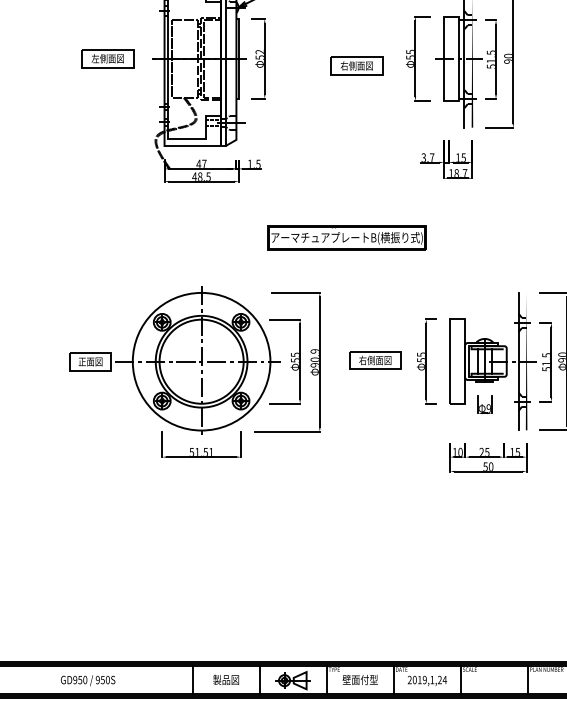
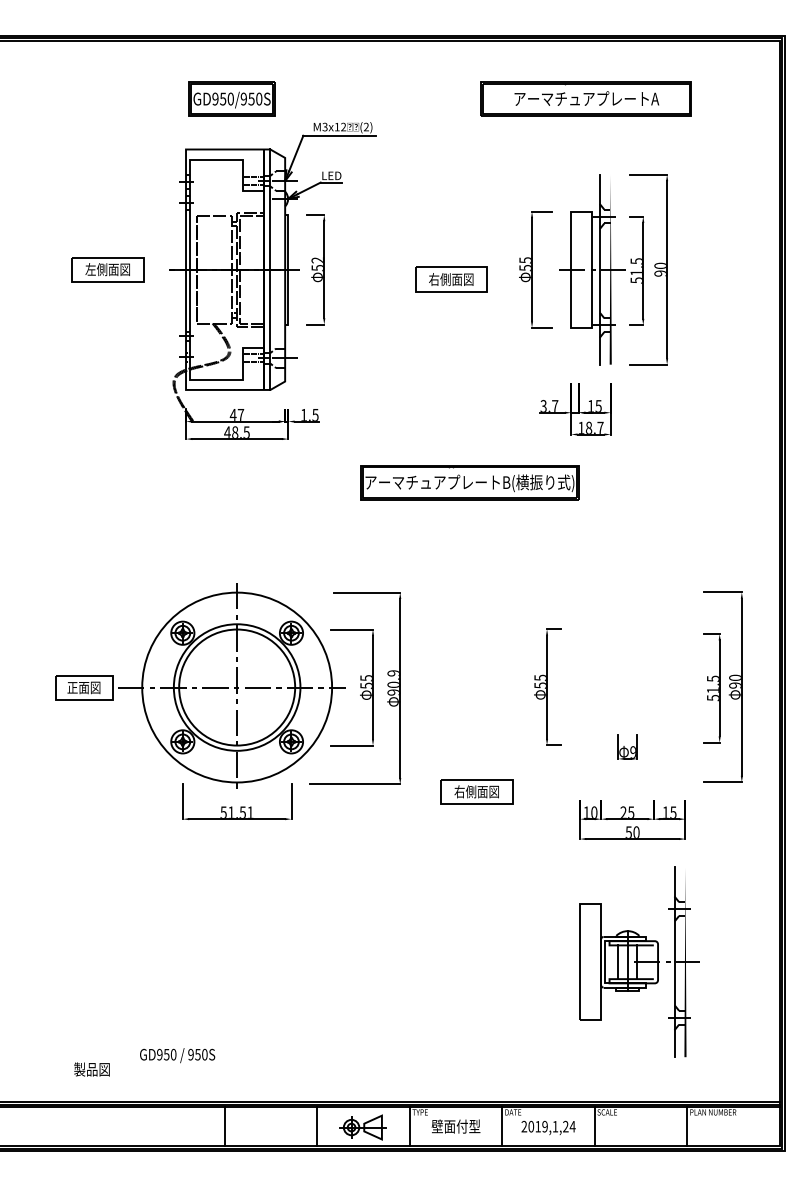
part: (346, 237) -> (469, 482), moved
part: (375, 360) -> (476, 791), moved
part: (493, 360) -> (639, 961), moved
text: (225, 679) -> (91, 1069), moved
text: (88, 680) -> (177, 1055), moved

